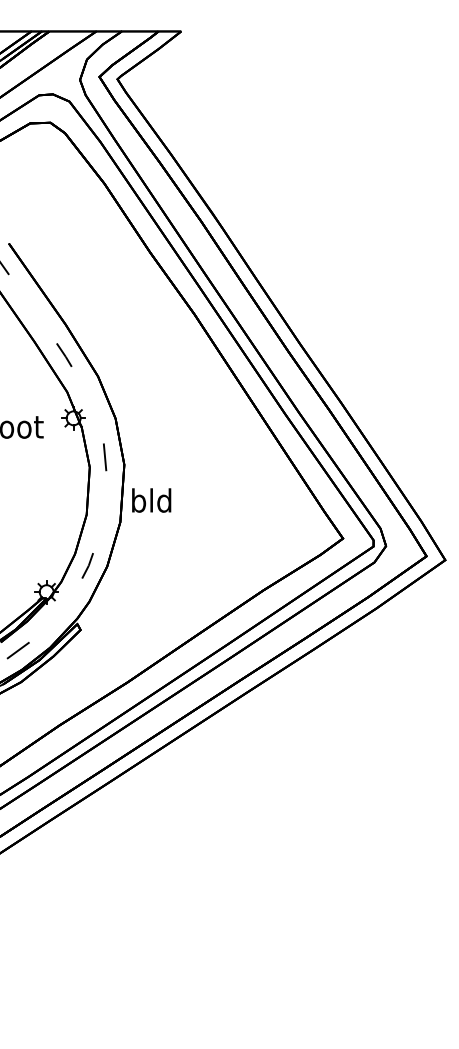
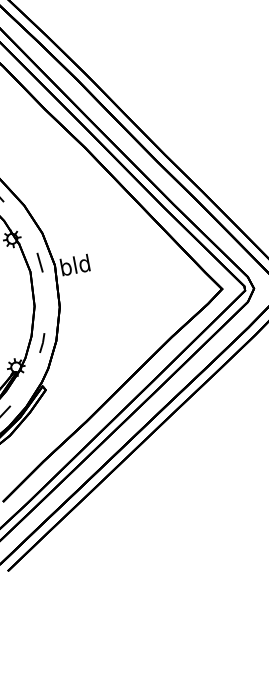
text: (151, 500) -> (75, 265), moved

